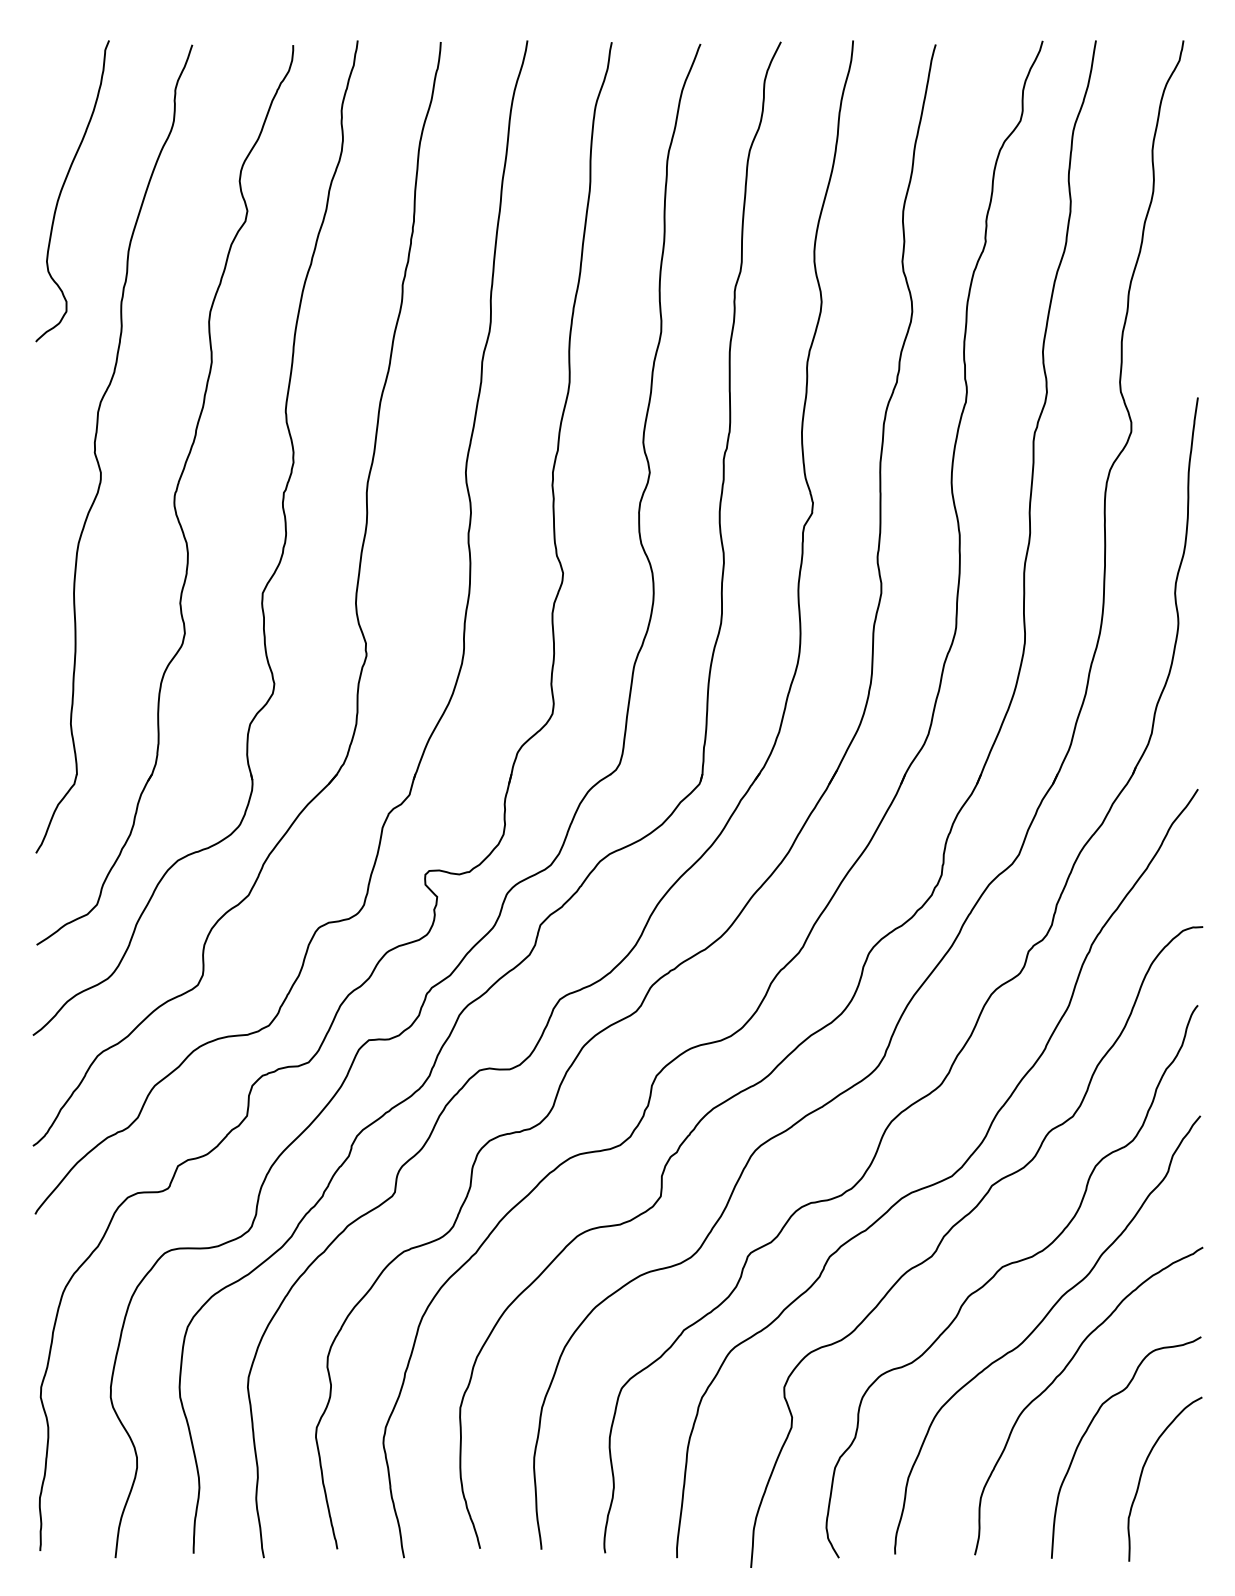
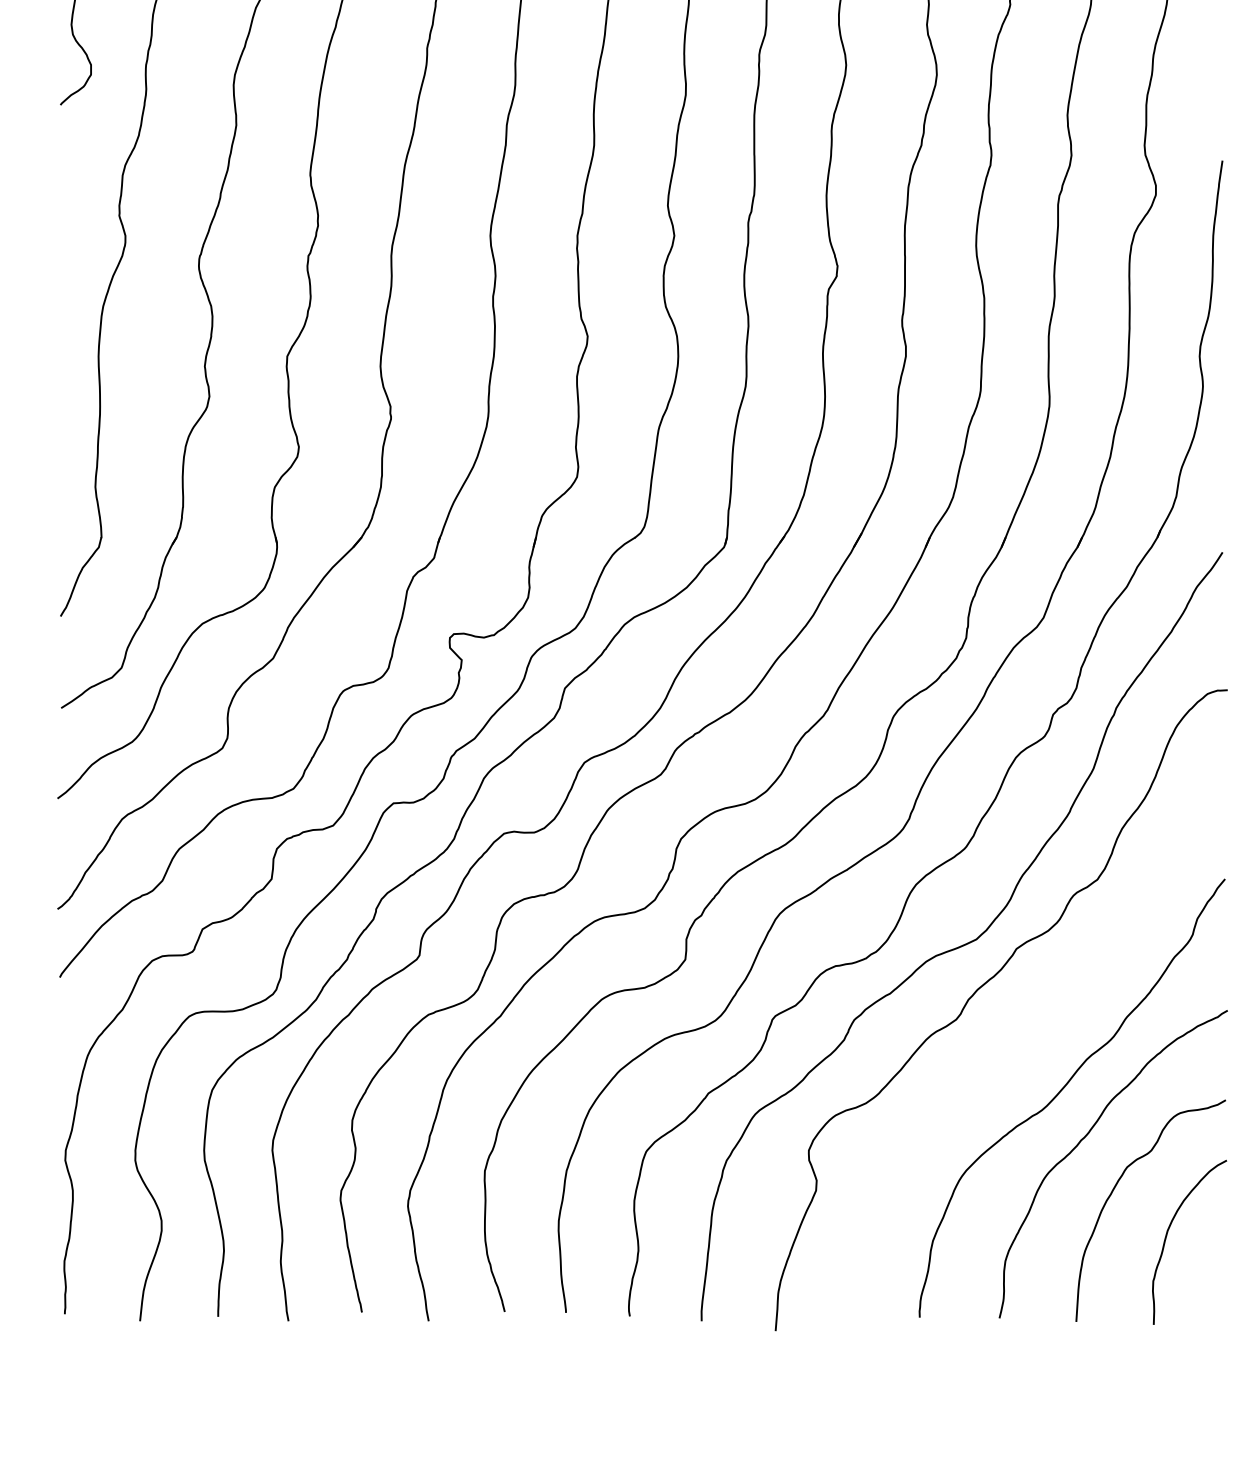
curve: (1000, 1270) -> (1025, 1033), removed

